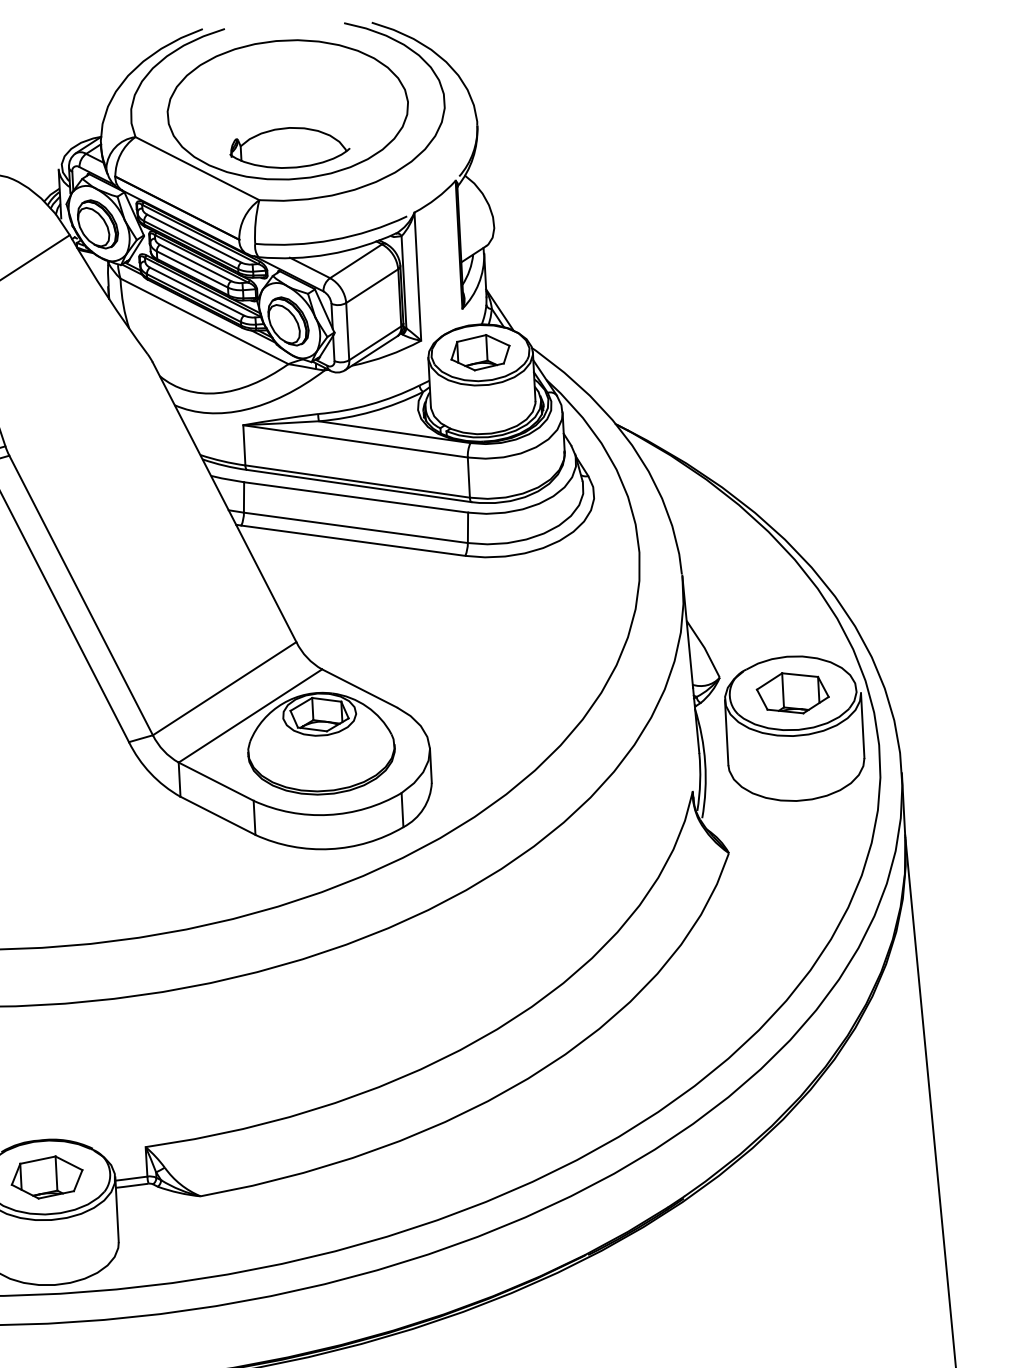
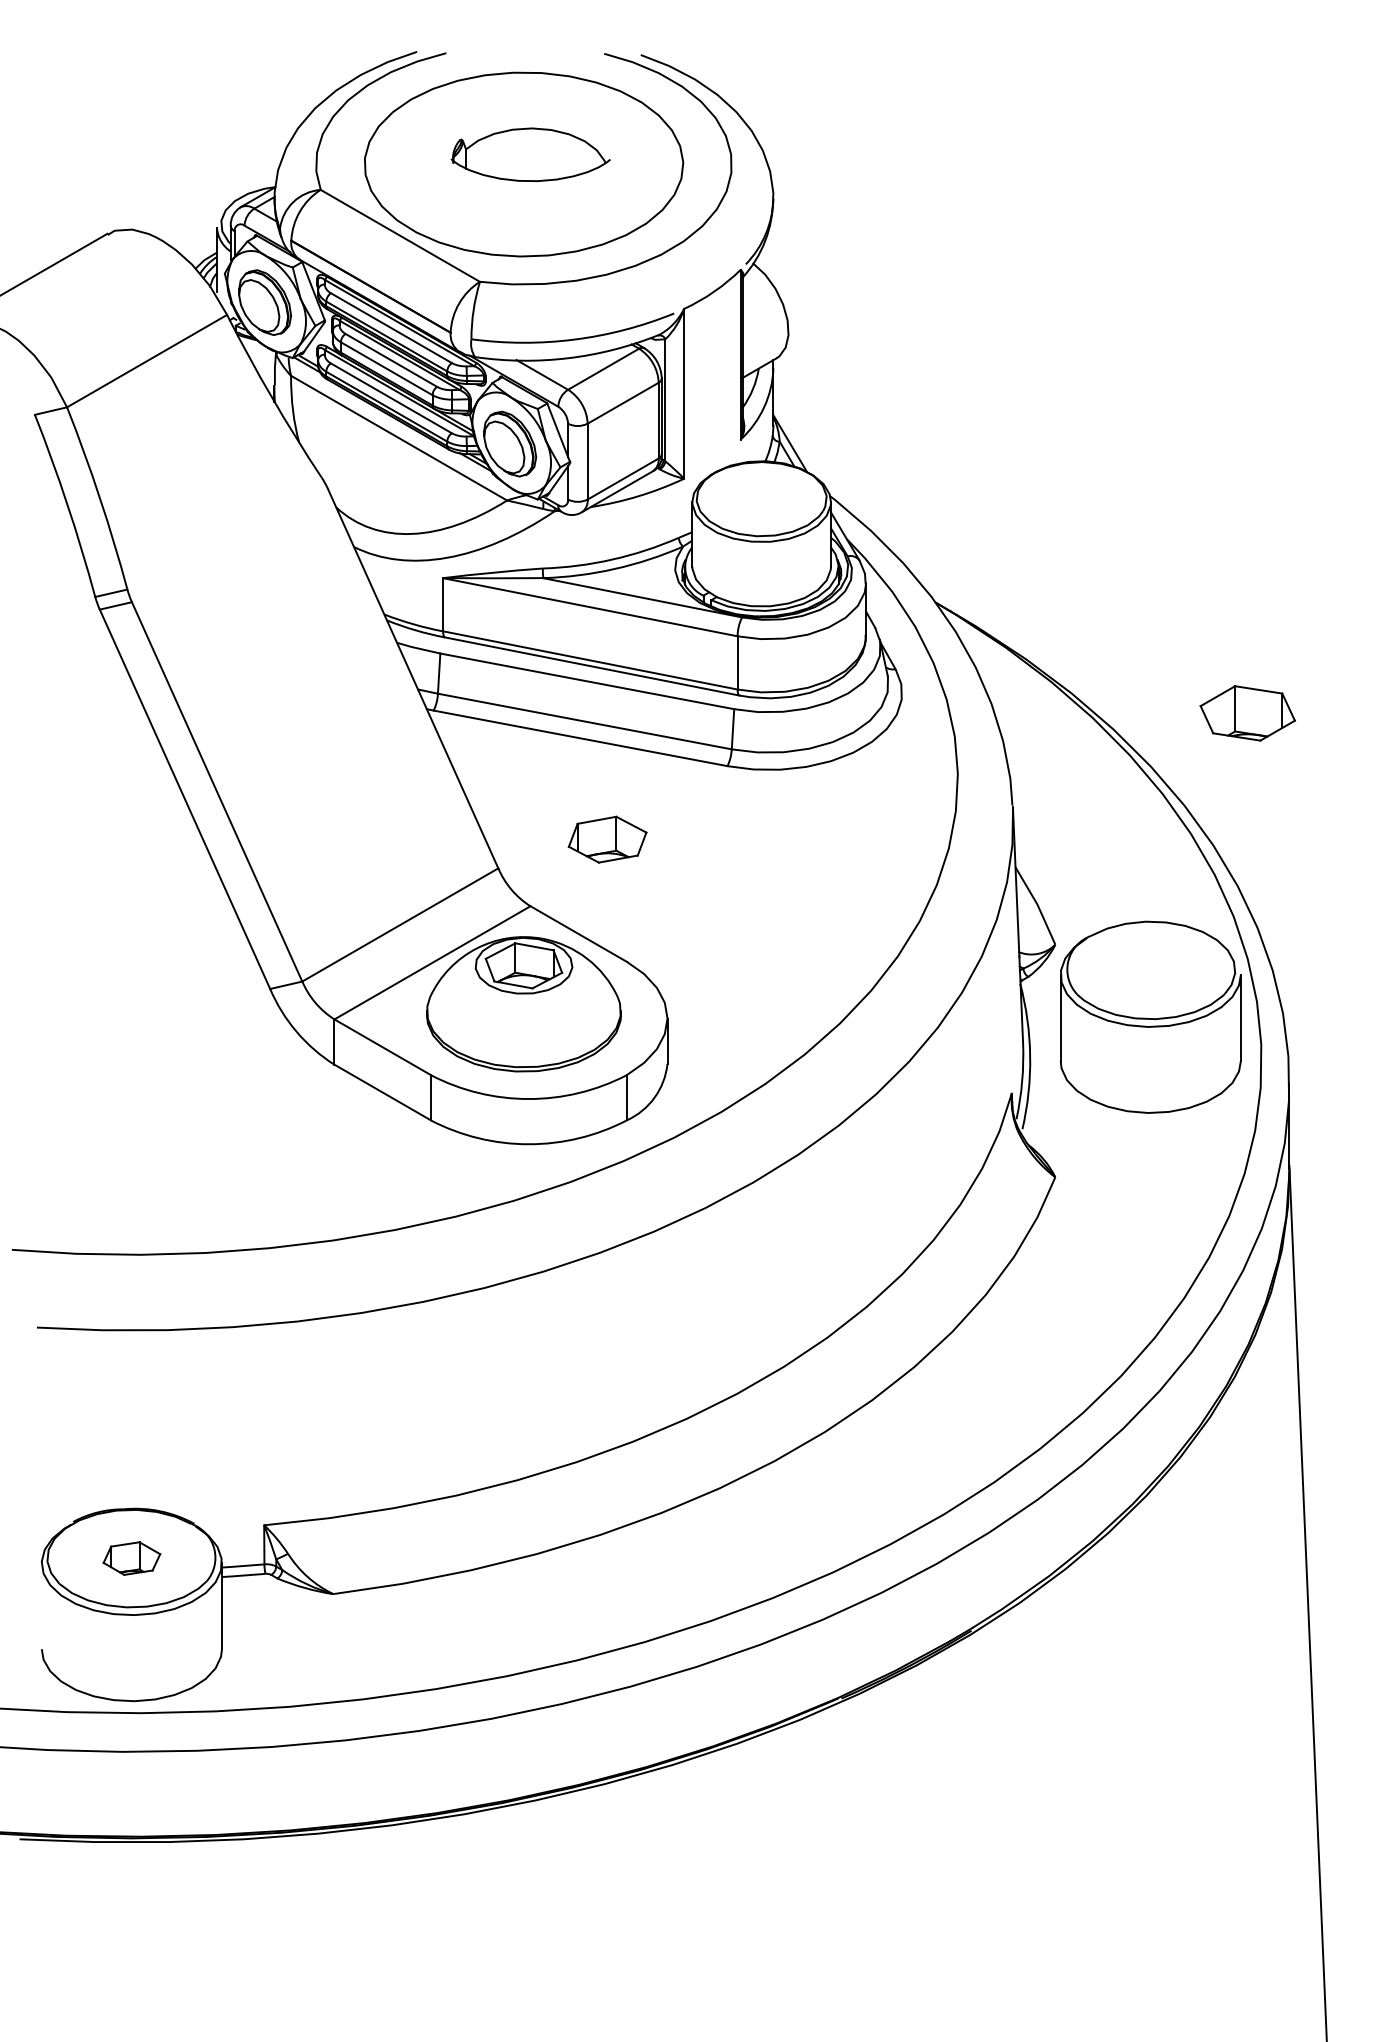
part: (289, 147) -> (530, 154), moved
part: (480, 352) -> (607, 839), moved
part: (792, 693) -> (1247, 713), moved
part: (46, 1177) -> (131, 1558), size x0.6

